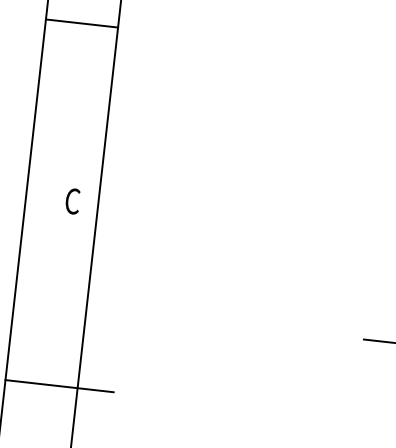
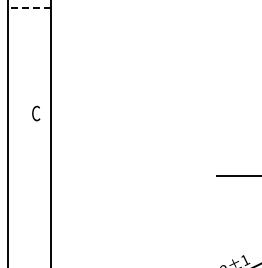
line: (81, 24) -> (29, 8), solid -> dashed
line: (59, 386) -> (40, 223), removed

